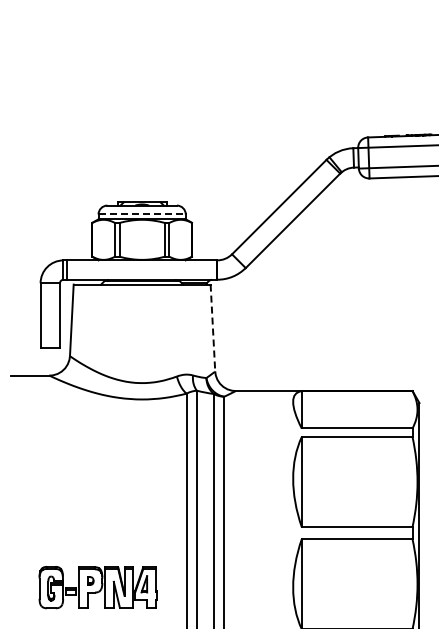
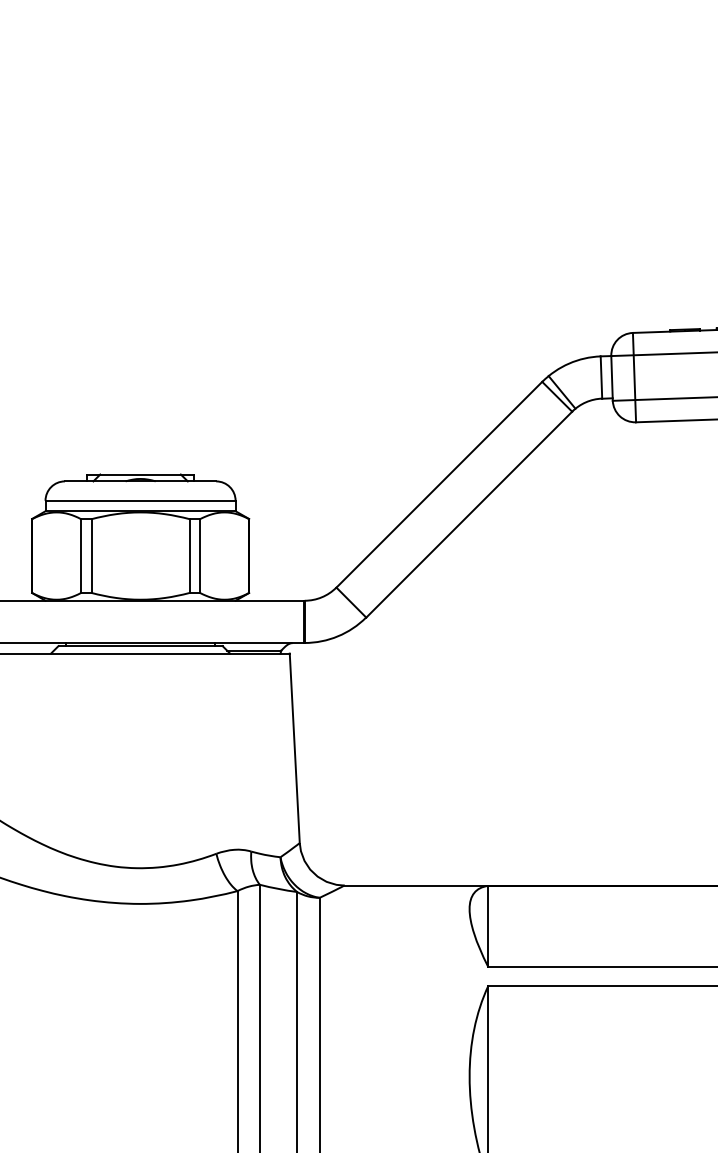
line: (142, 214) -> (141, 500), dashed -> solid
line: (212, 328) -> (293, 749), dashed -> solid

